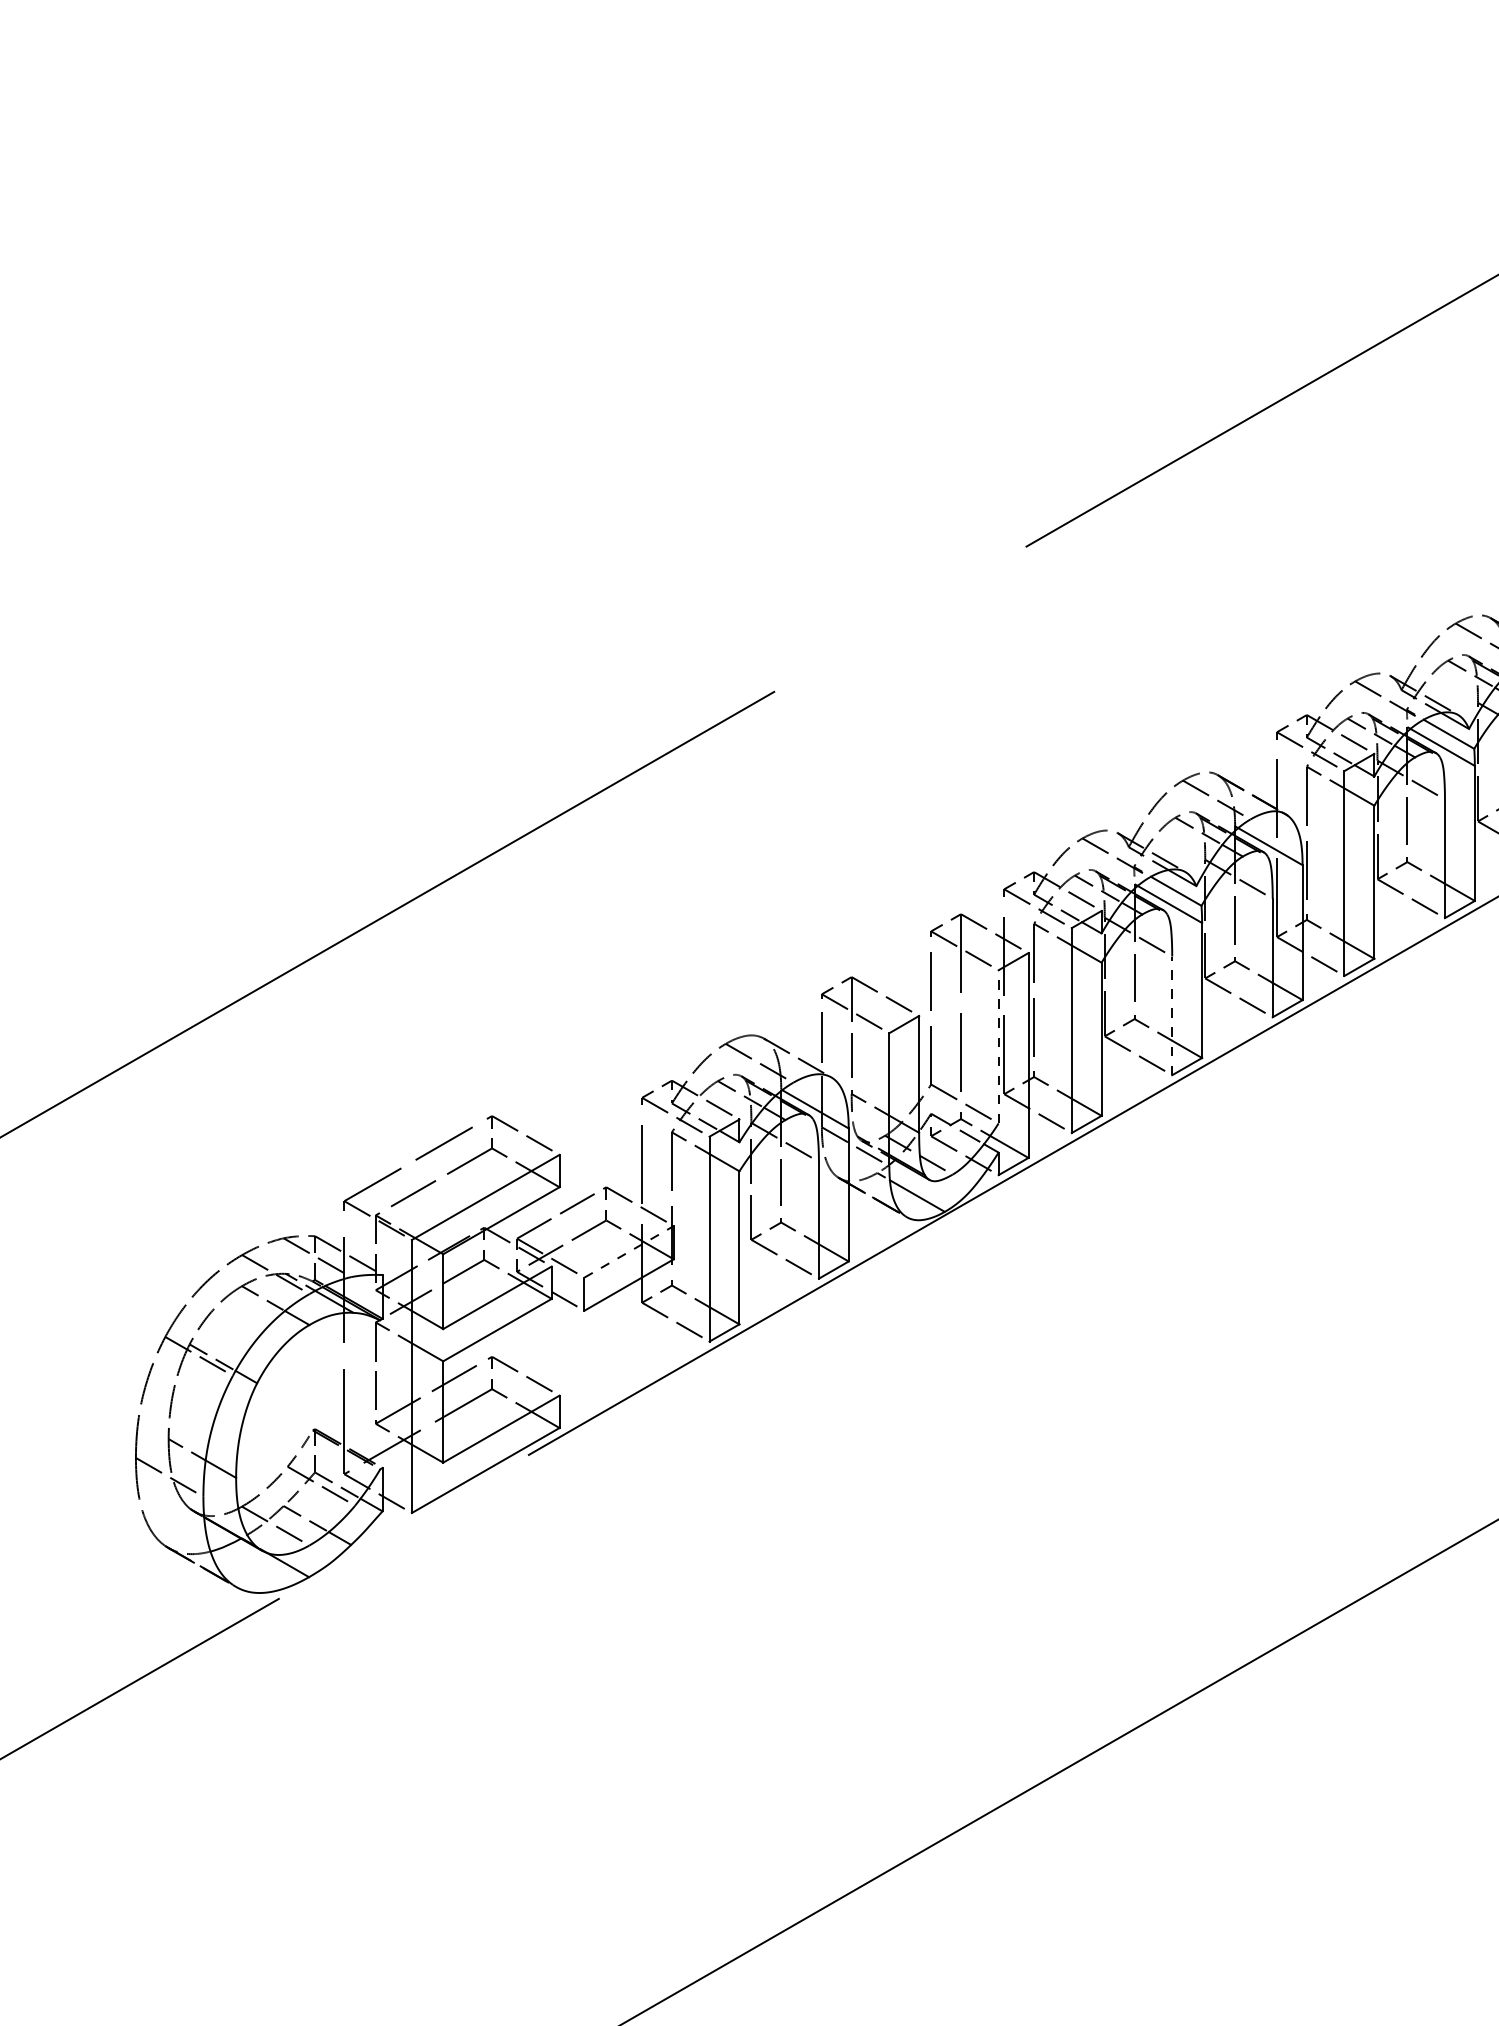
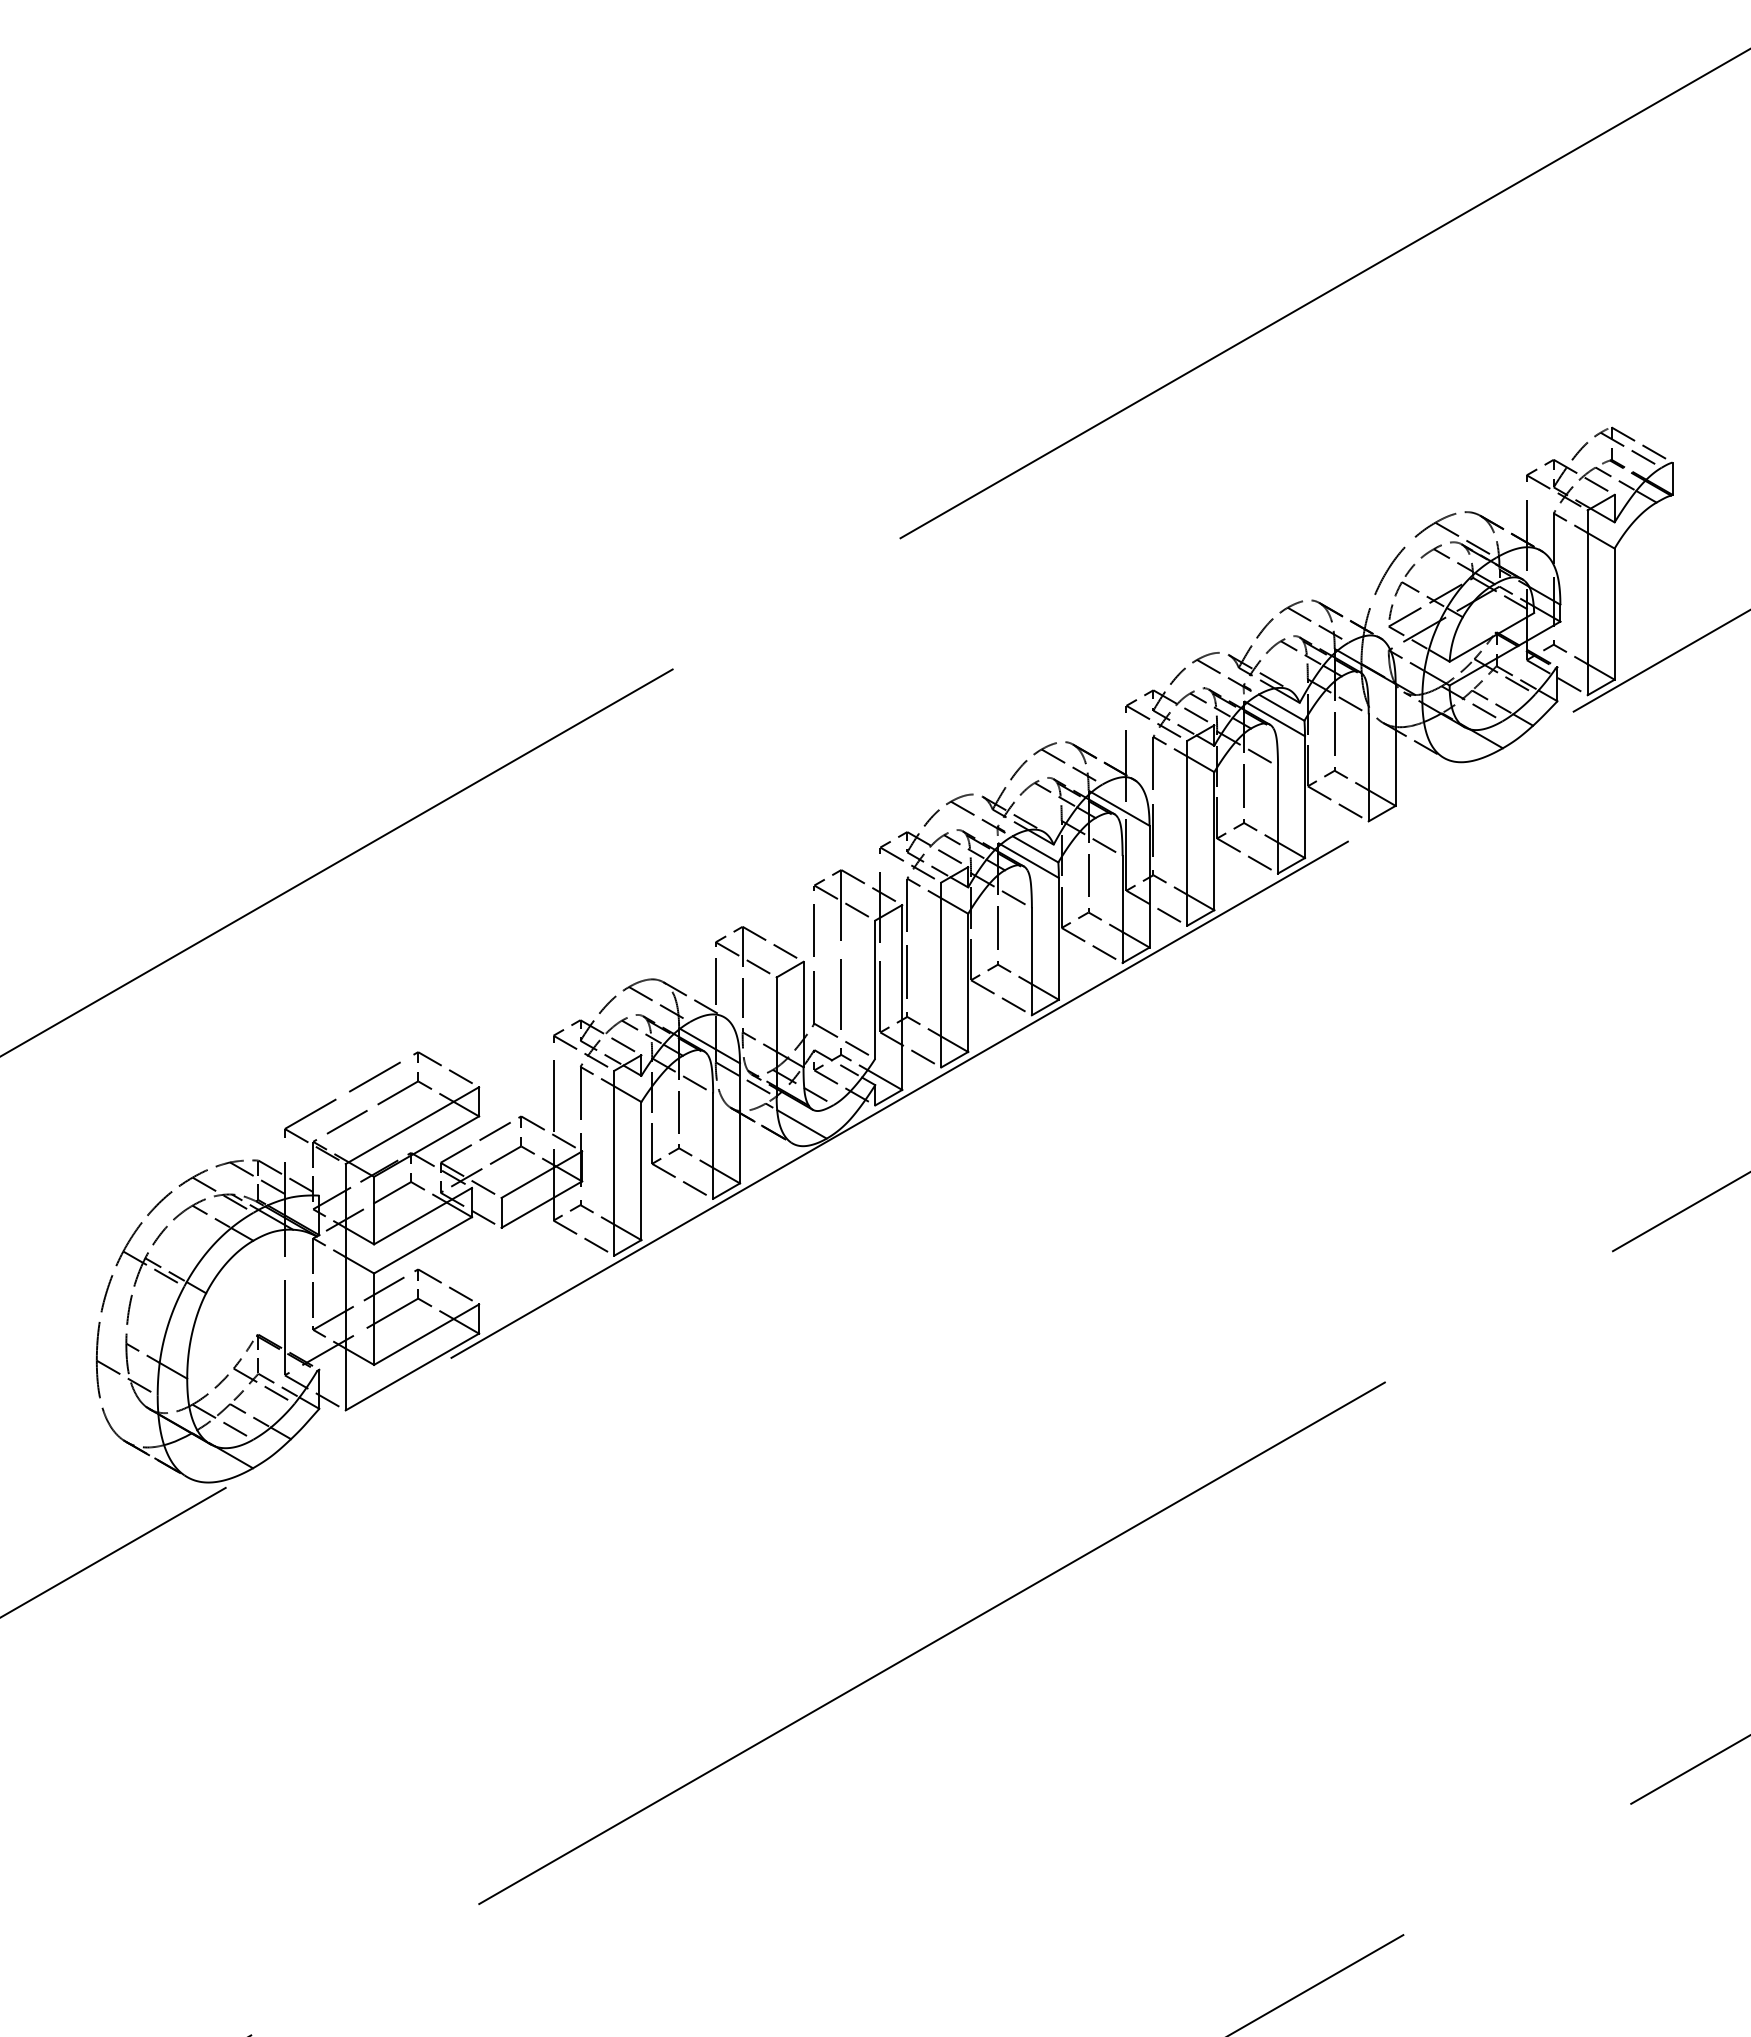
line: (1171, 1015) -> (1031, 961), dashed -> solid
line: (998, 1046) -> (875, 989), dashed -> solid
line: (628, 1251) -> (541, 1174), dashed -> solid

